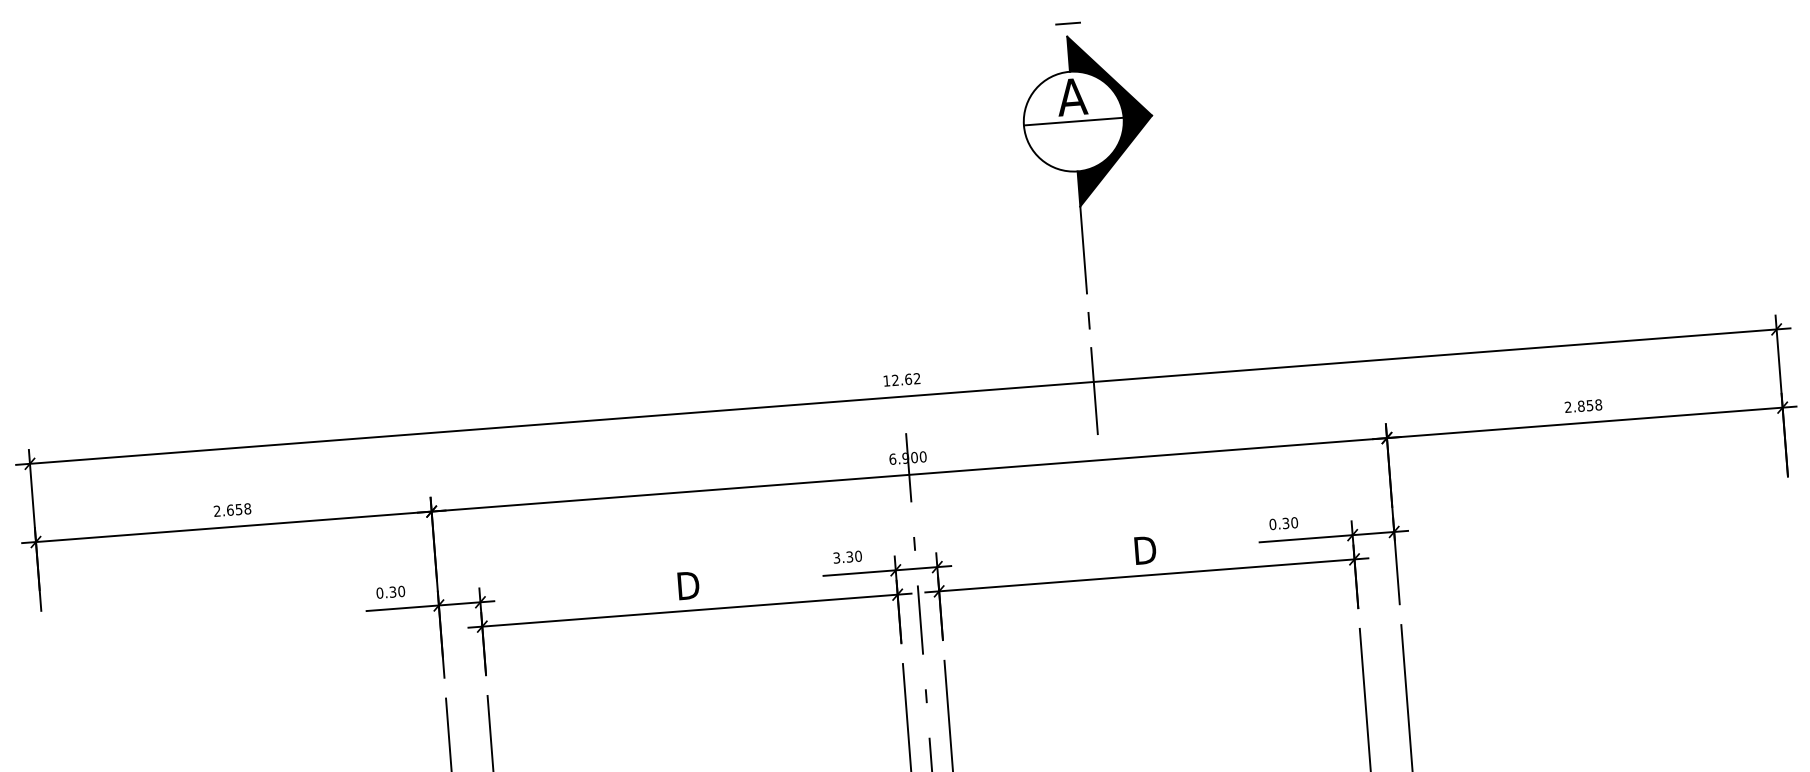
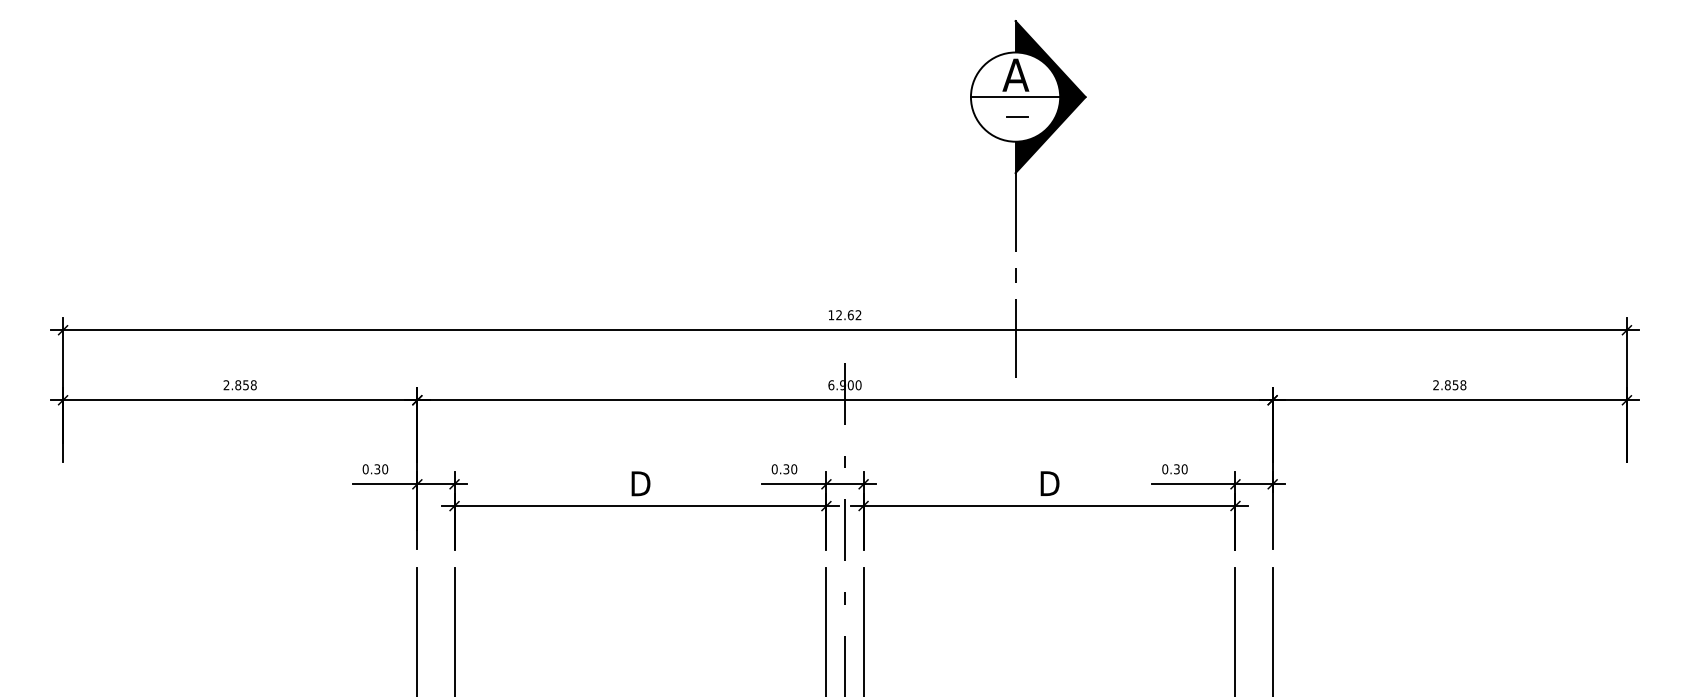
line: (1068, 23) -> (1017, 116), moved
text: (230, 509) -> (238, 384), 2.658 -> 2.858
text: (836, 558) -> (774, 469), 3.30 -> 0.30

